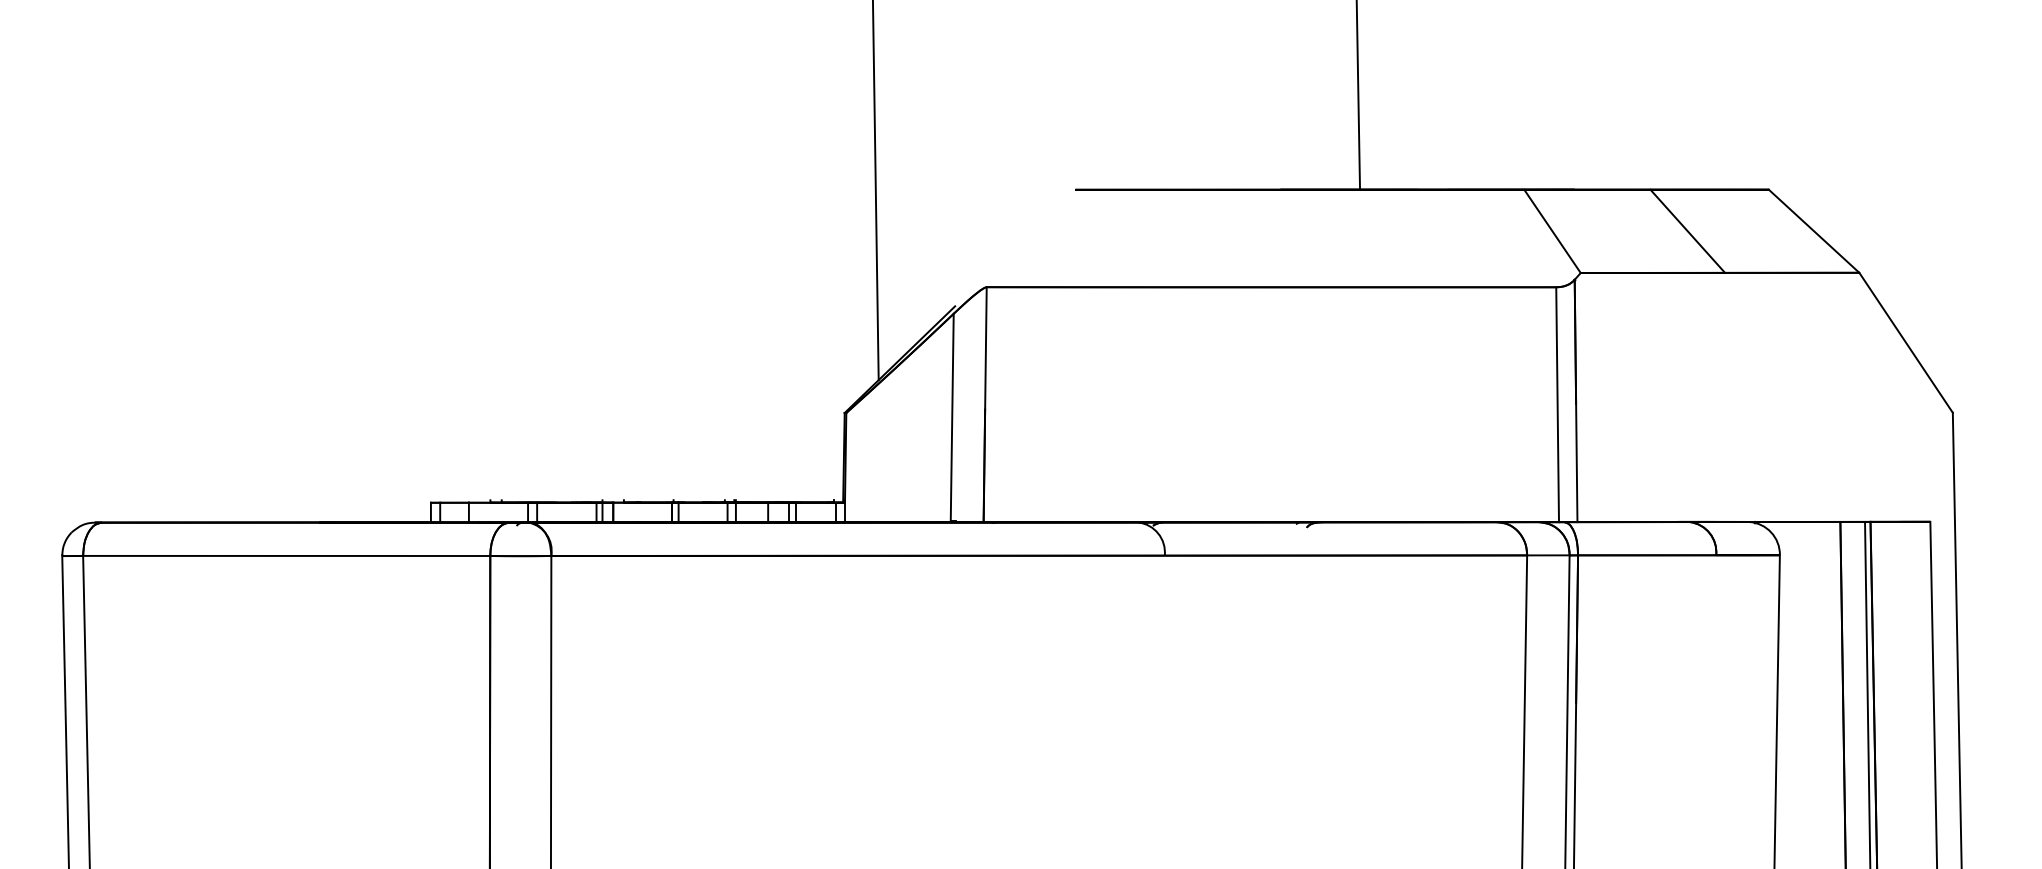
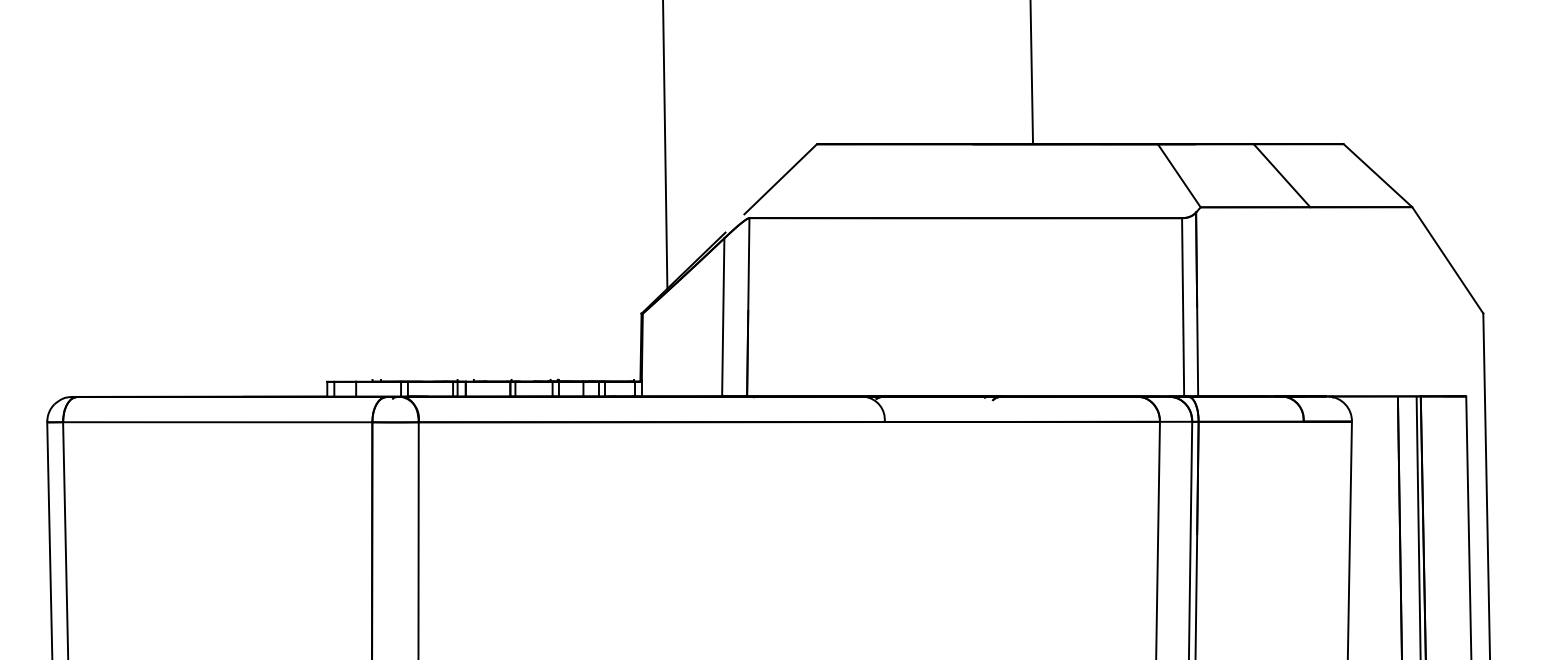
line: (1027, 235) -> (780, 178), added

